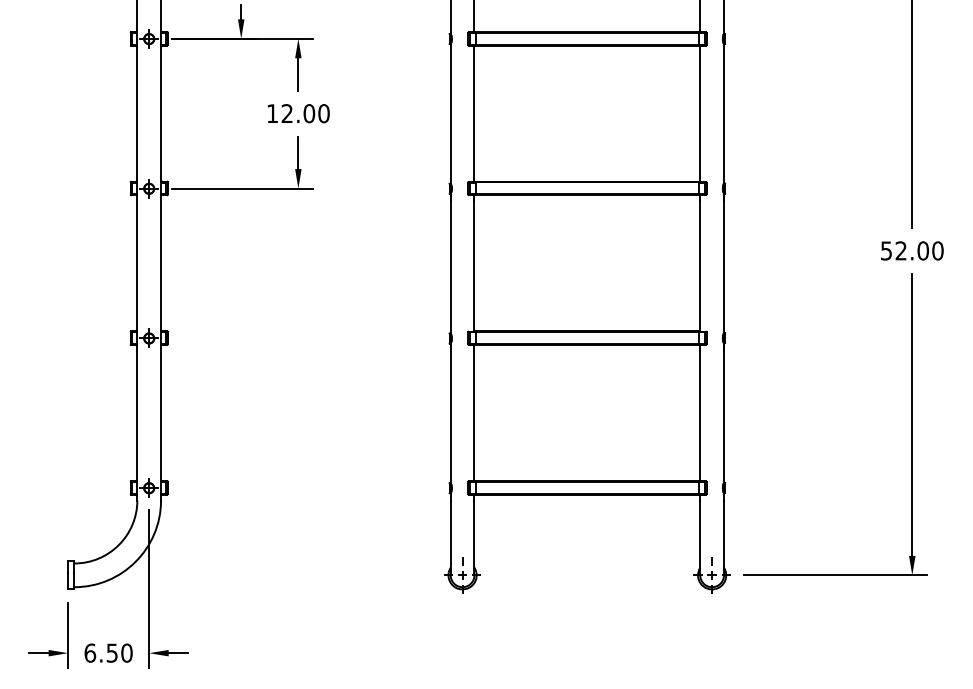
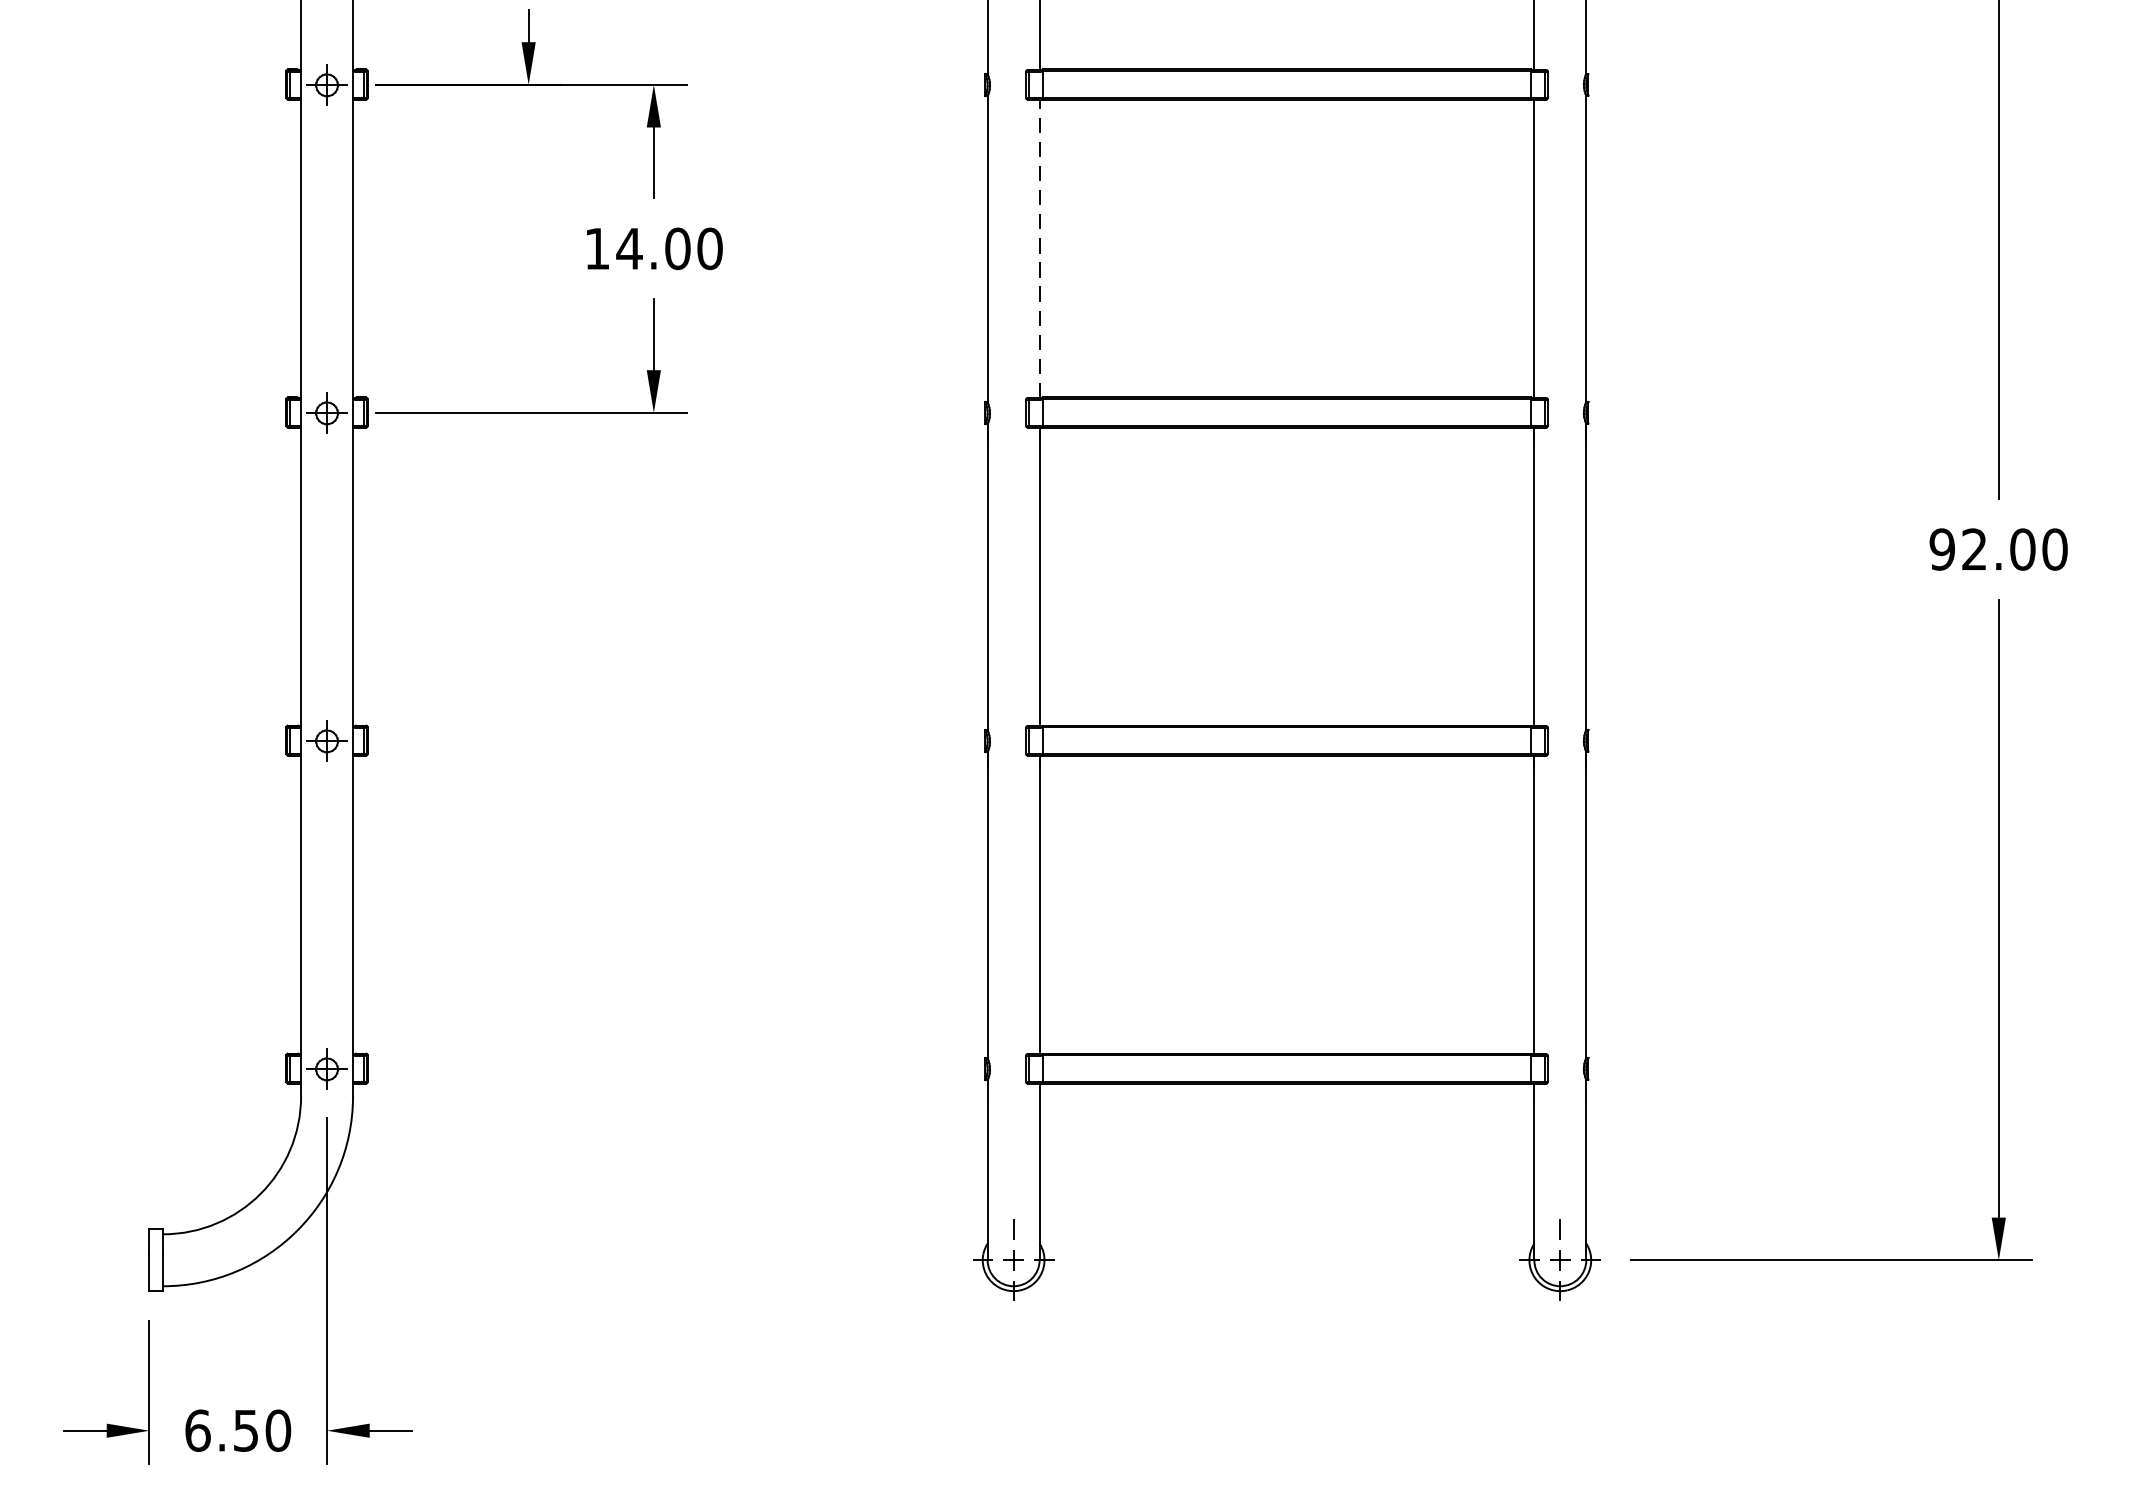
text: (287, 113) -> (630, 248), 12.00 -> 14.00
line: (474, 113) -> (1039, 248), solid -> dashed
text: (886, 250) -> (1942, 548), 52.00 -> 92.00

